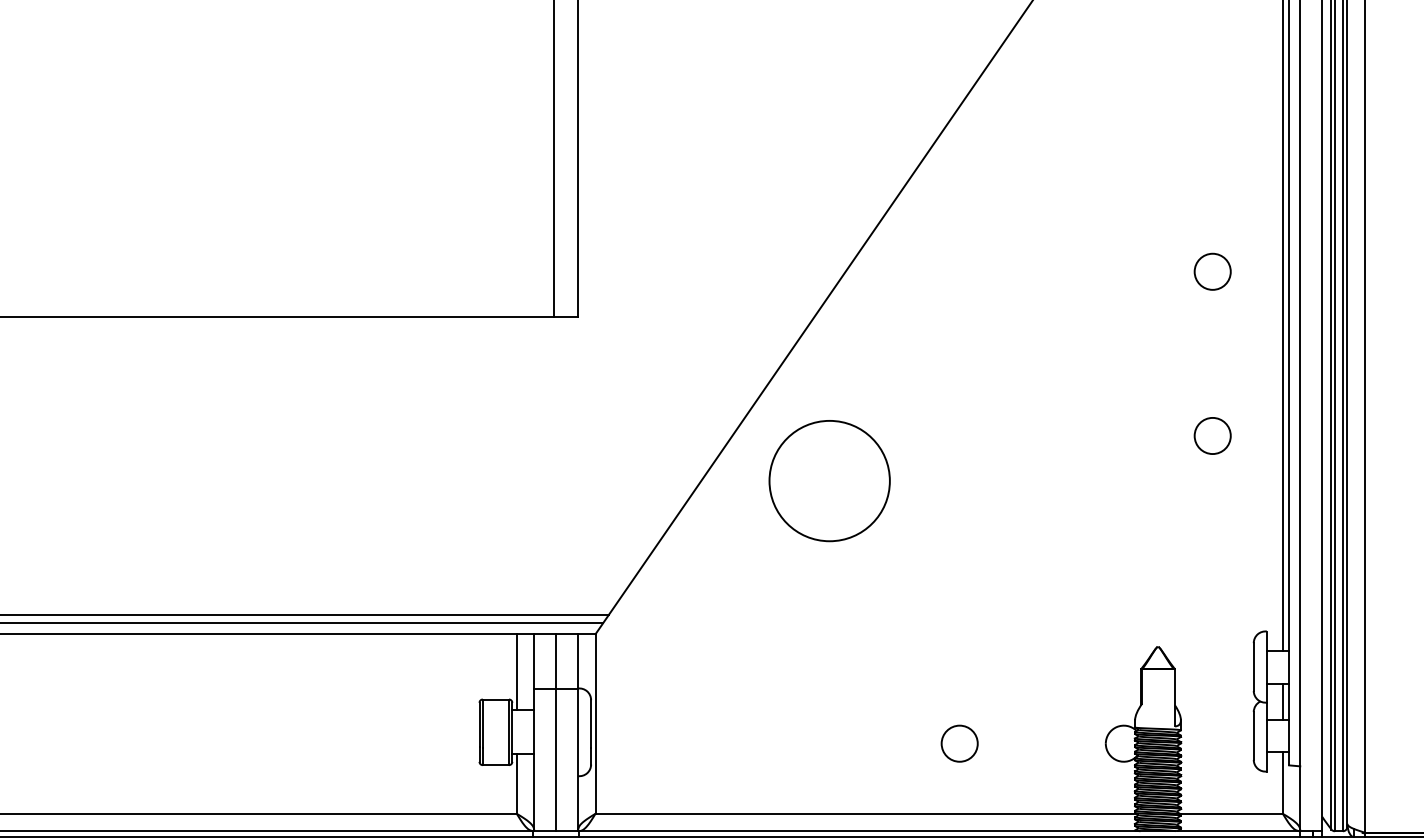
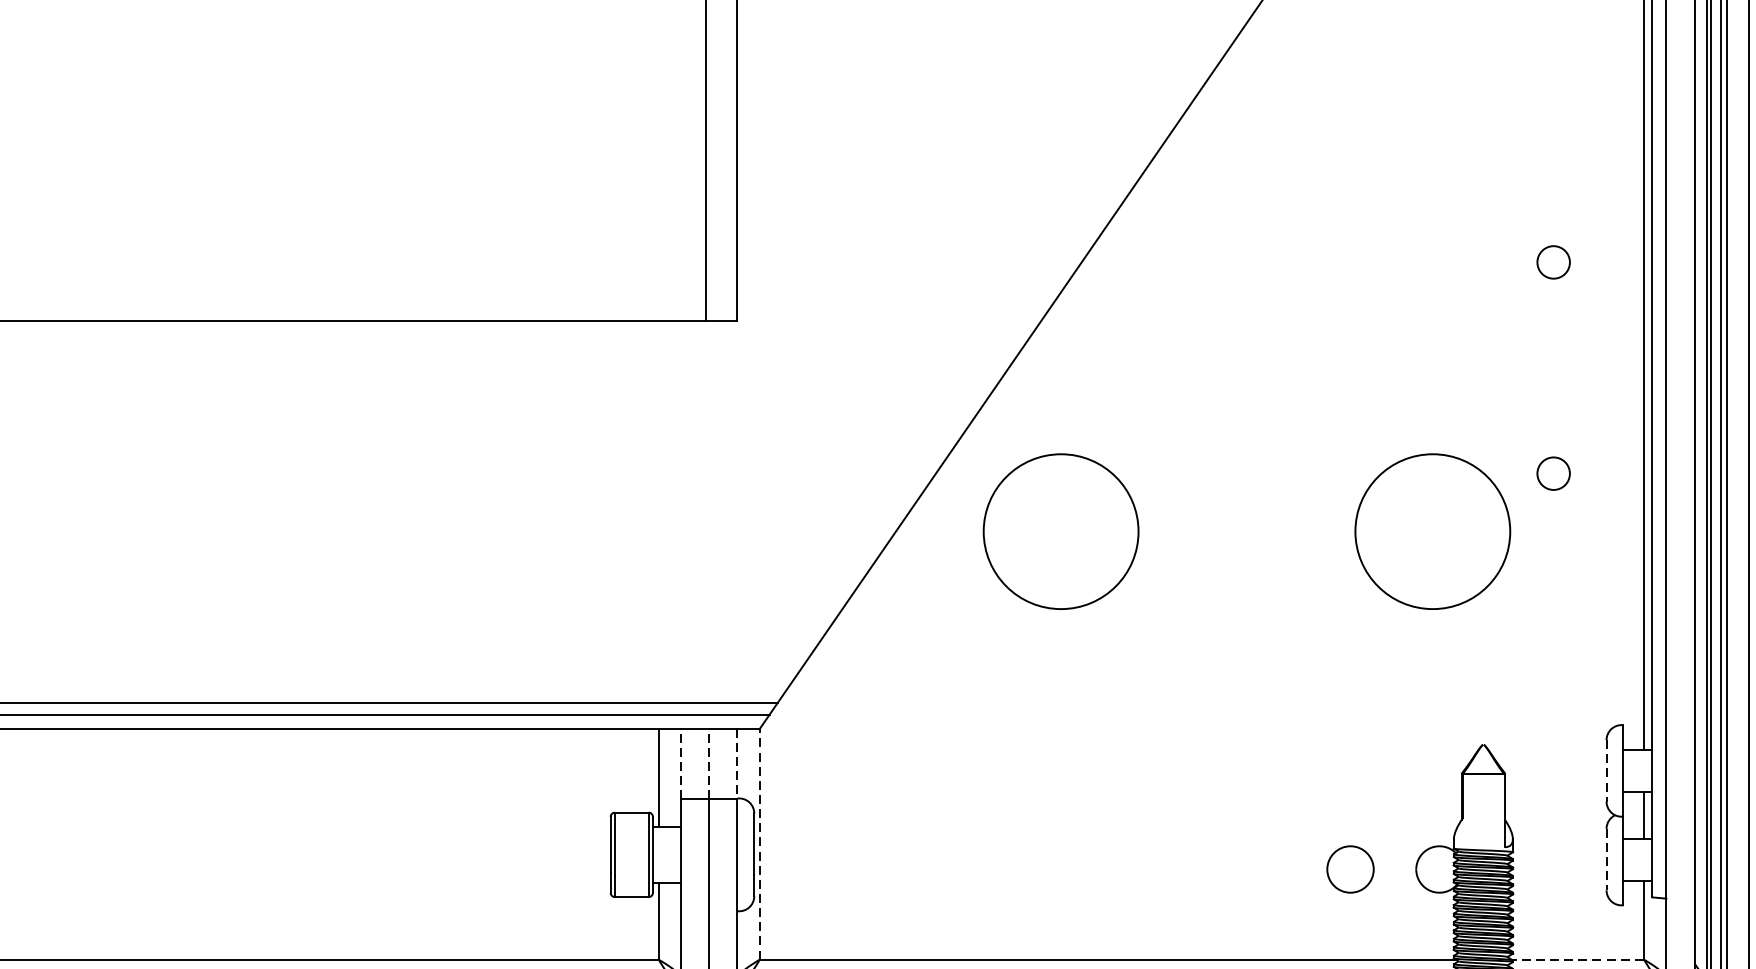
circle: (1212, 271) -> (1553, 262), size x0.7
circle: (1212, 435) -> (1553, 473), size x0.7
circle: (1118, 481) -> (1432, 532), added
line: (534, 661) -> (681, 763), solid -> dashed
line: (556, 661) -> (709, 763), solid -> dashed
line: (578, 662) -> (738, 765), solid -> dashed
line: (1253, 667) -> (1606, 771), solid -> dashed
line: (595, 724) -> (759, 844), solid -> dashed
line: (1253, 736) -> (1606, 860), solid -> dashed
circle: (959, 743) -> (1350, 869), moved
line: (1230, 813) -> (1576, 959), solid -> dashed

